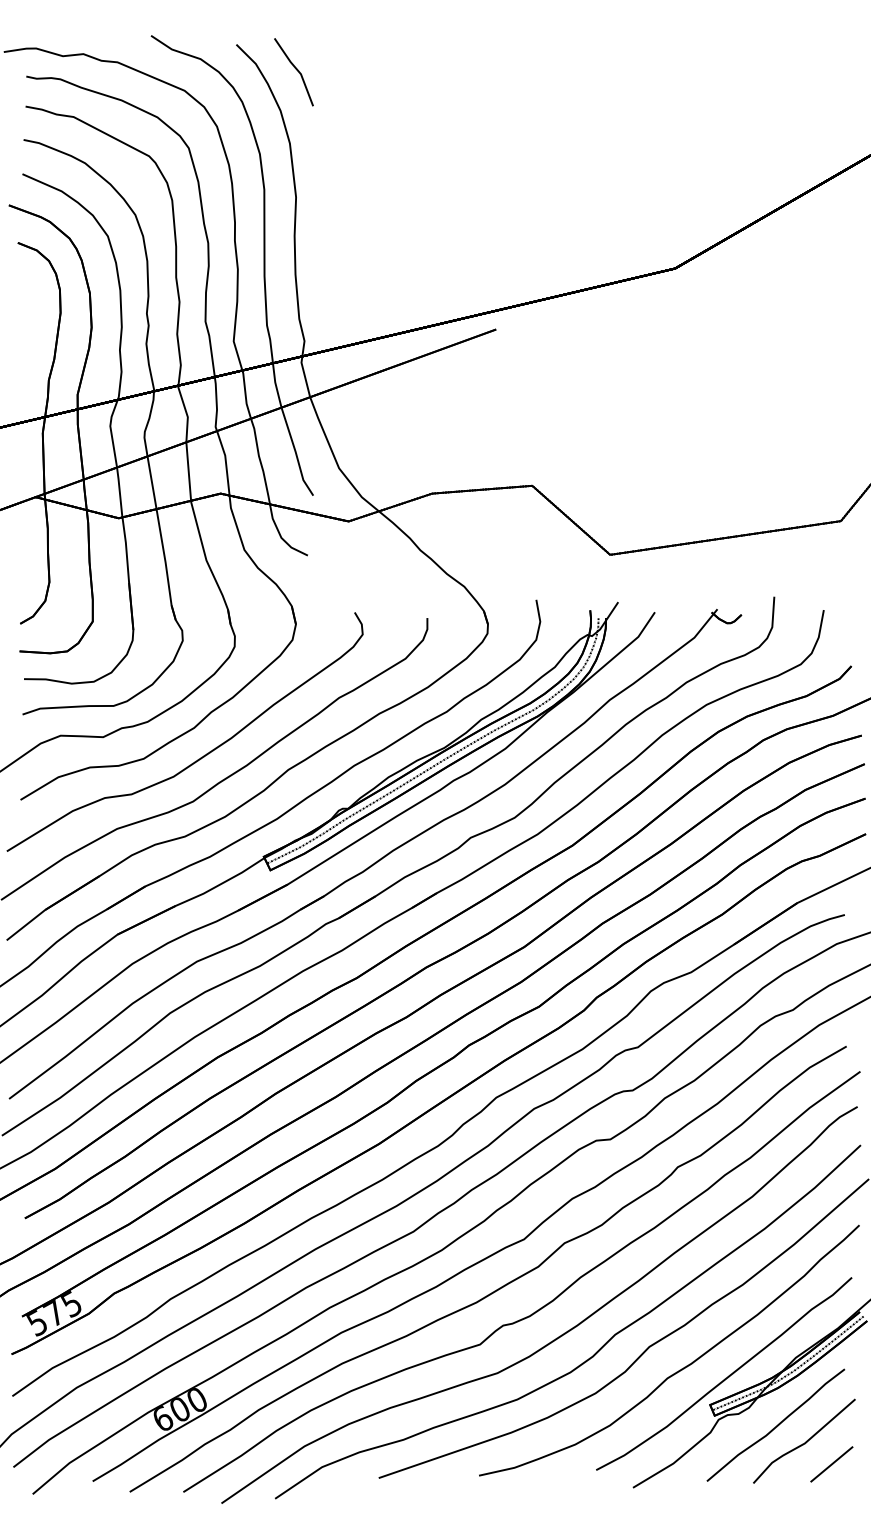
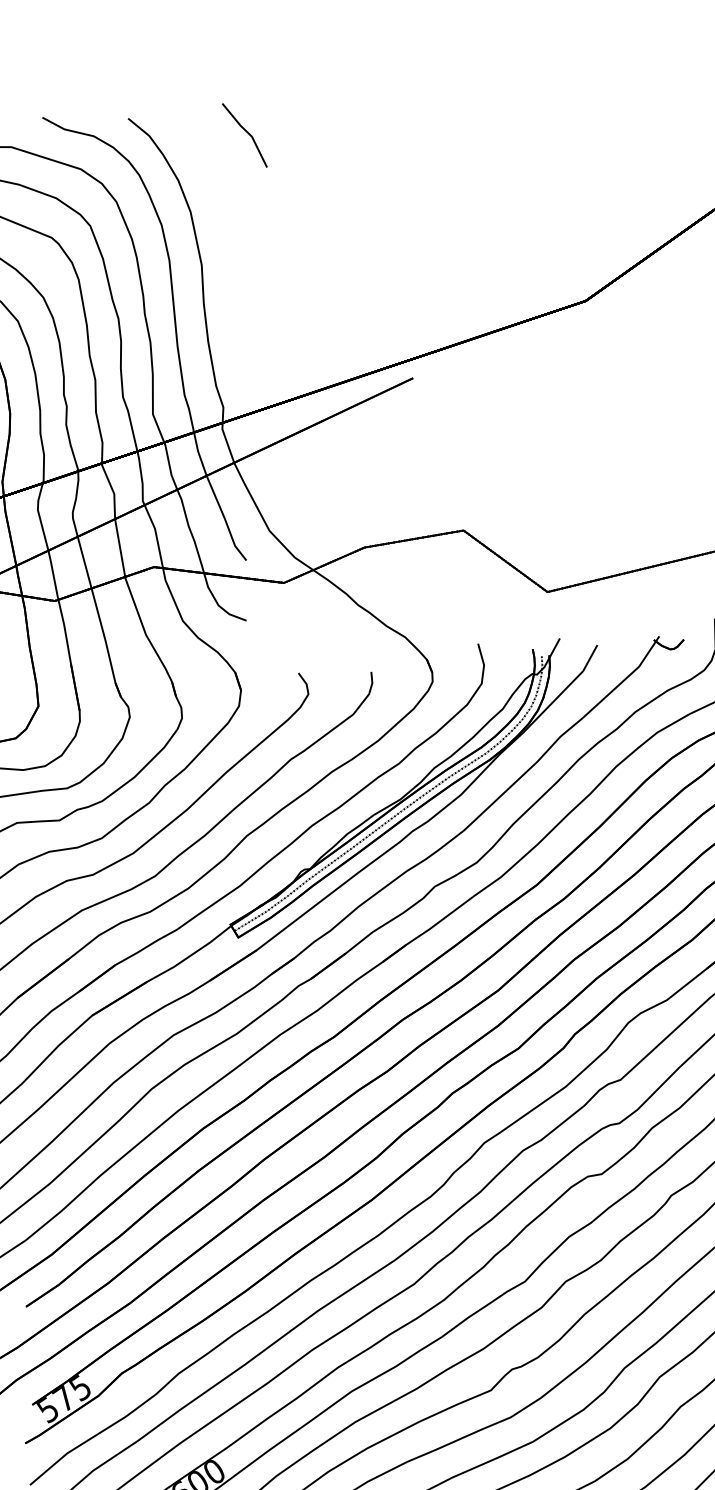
part: (293, 72) -> (244, 135), moved

